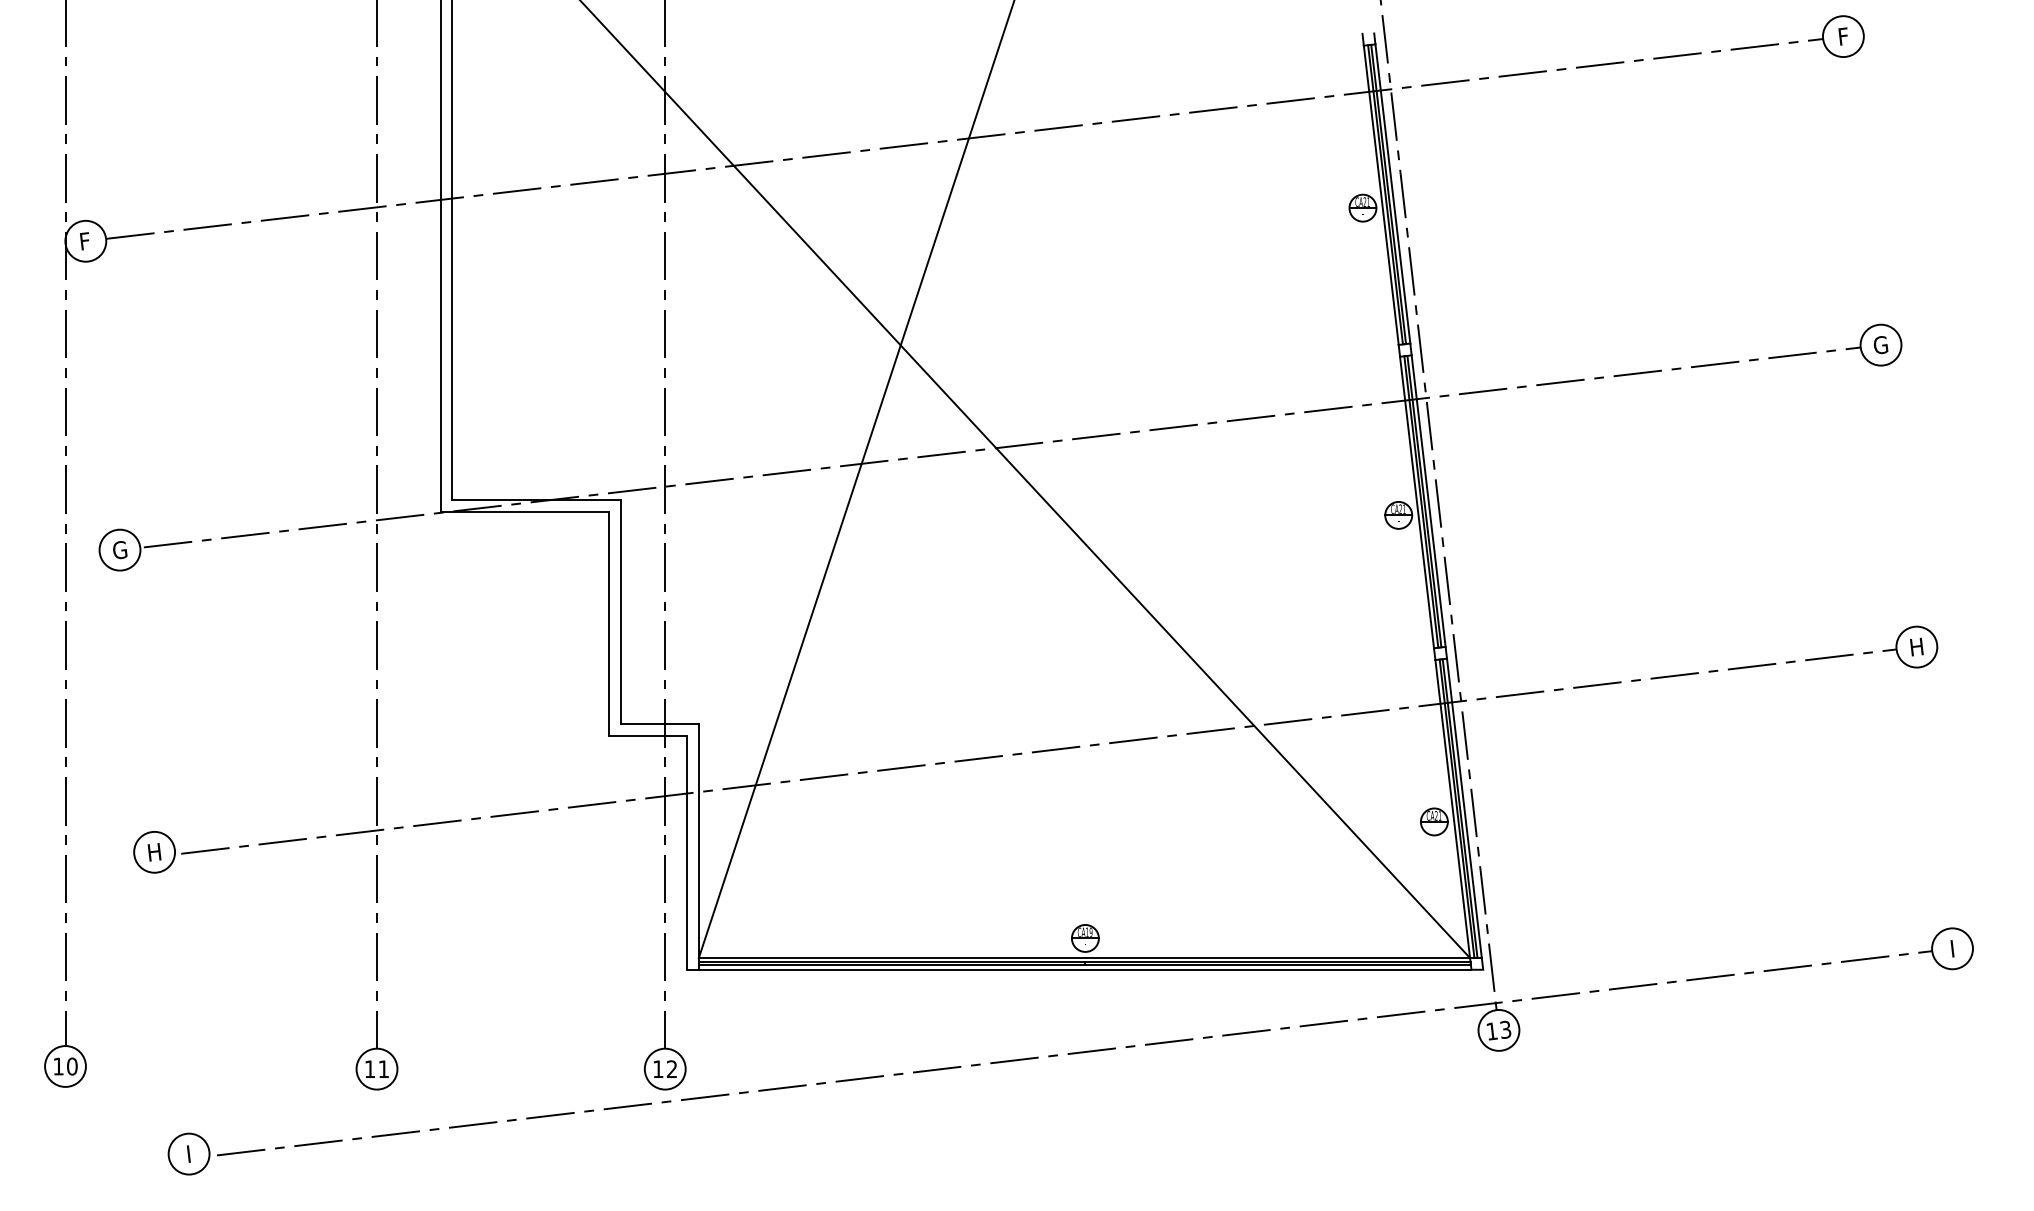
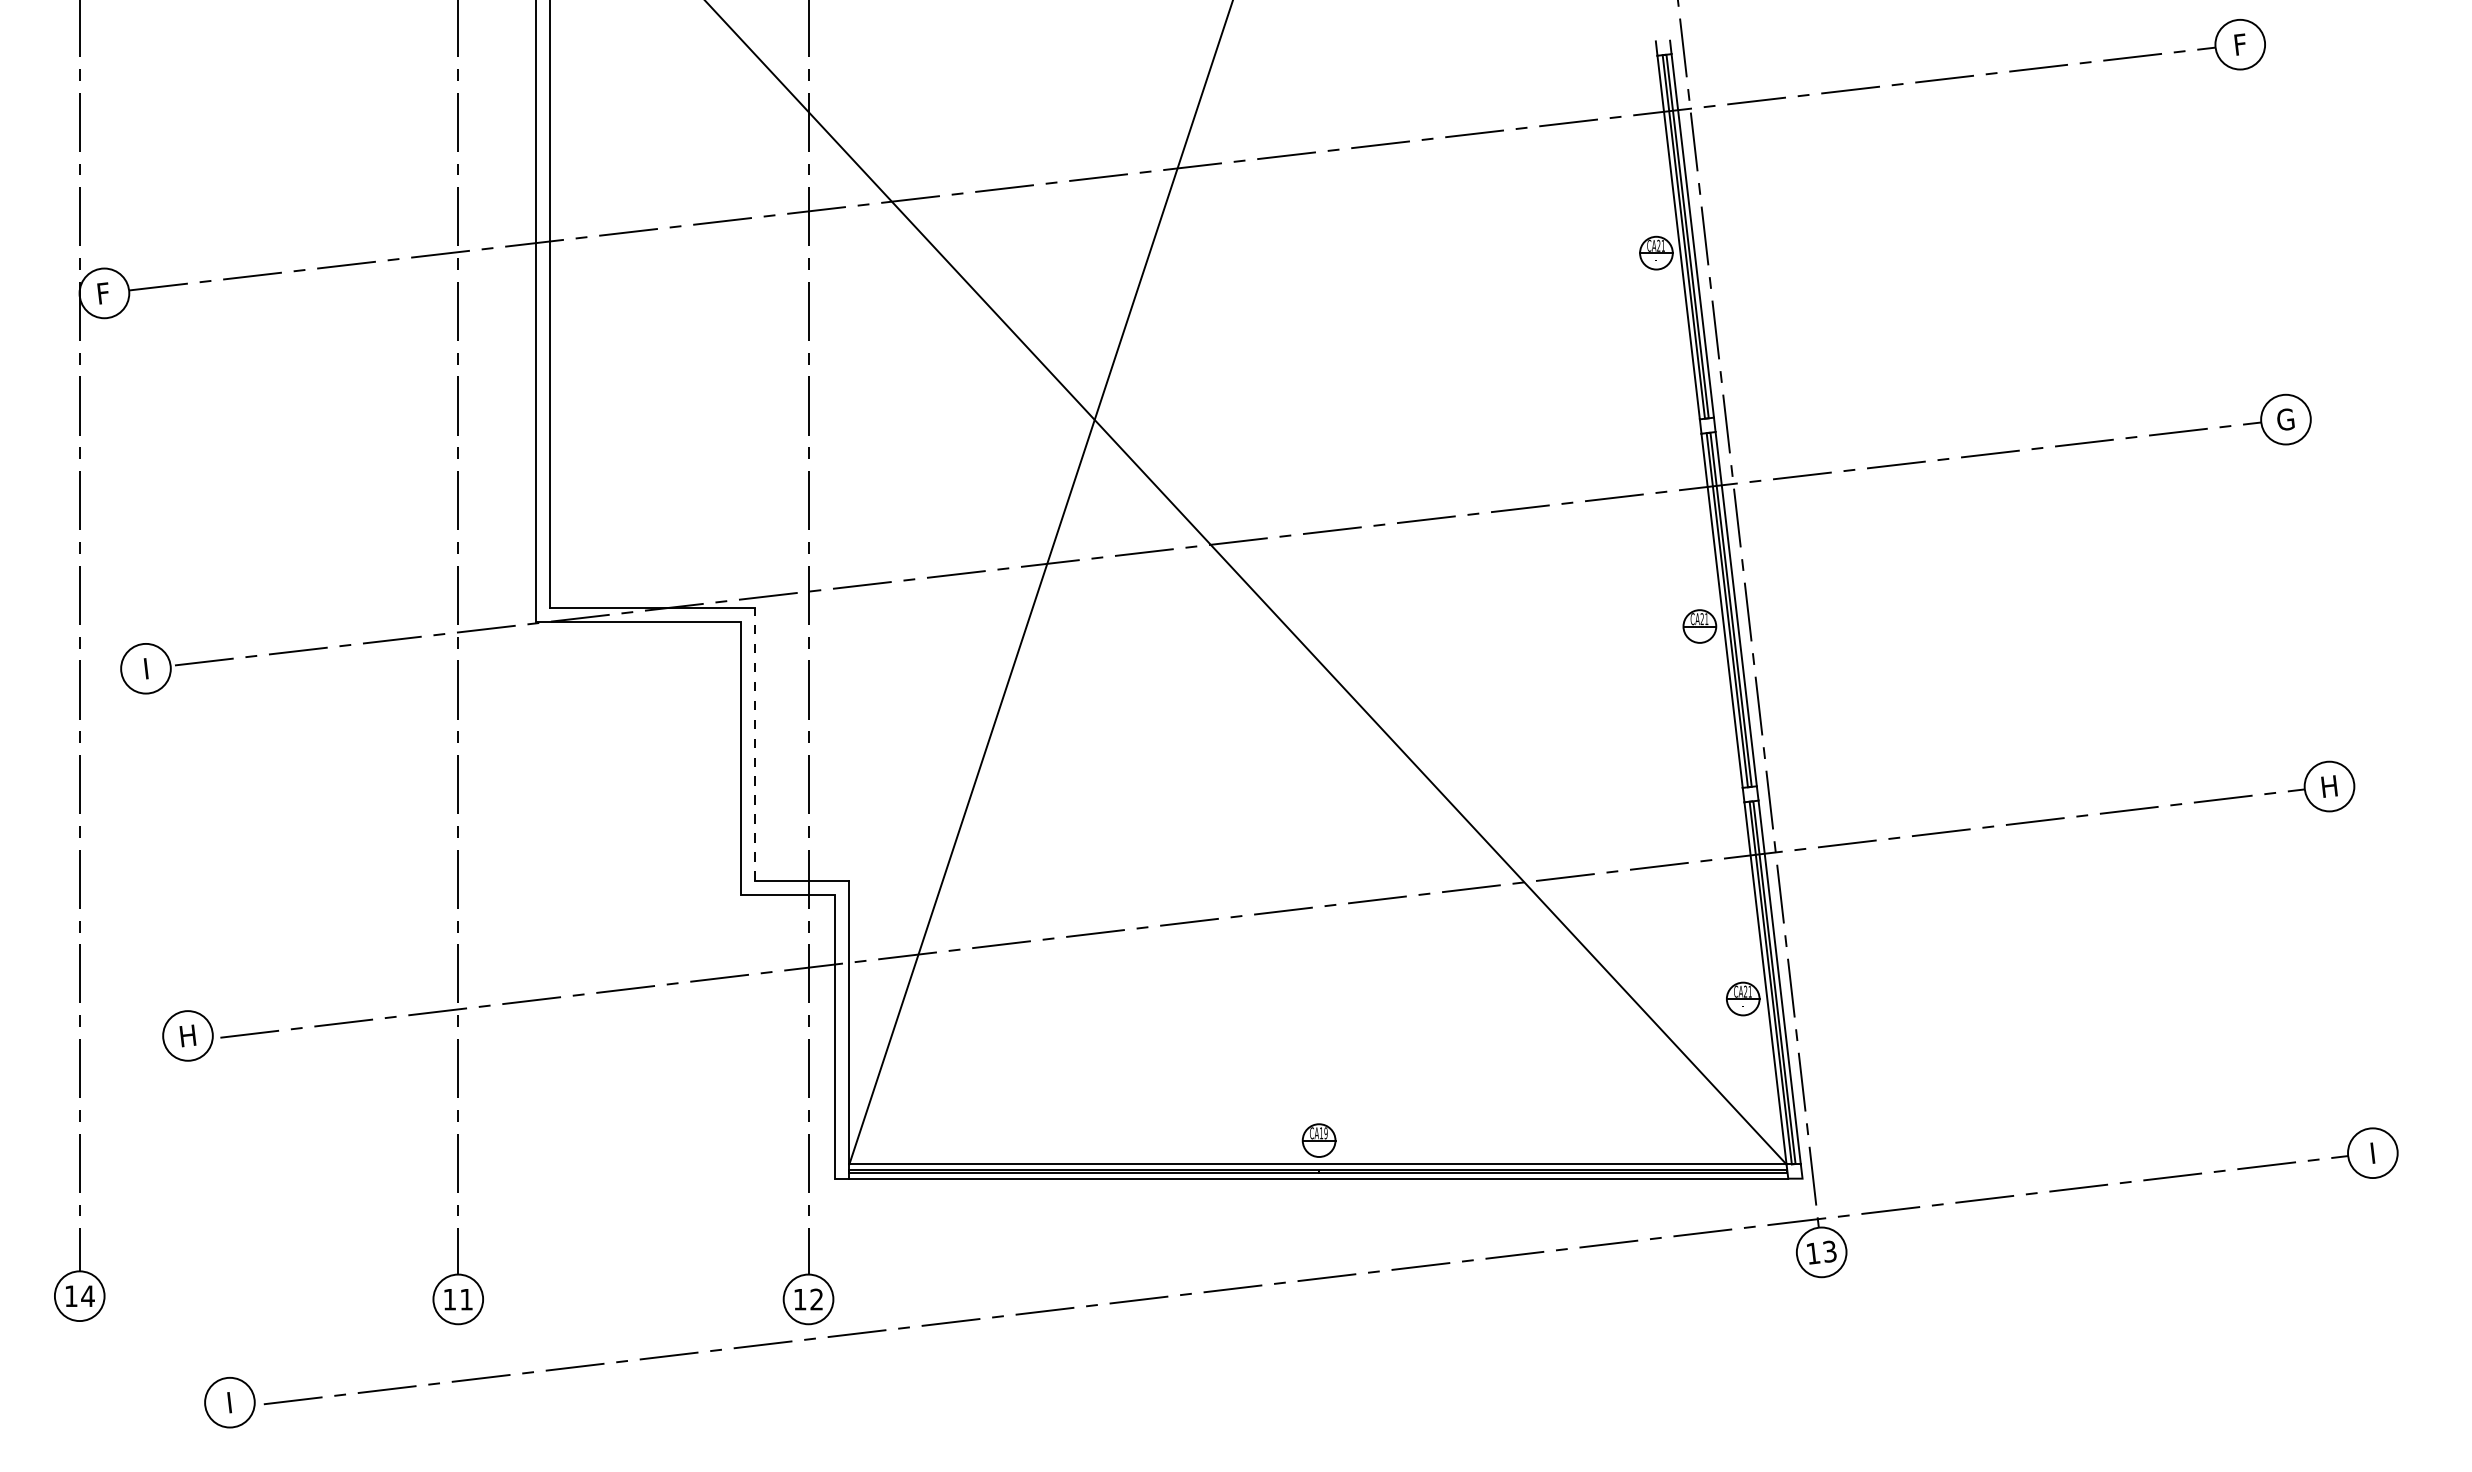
text: (120, 550) -> (146, 669), G -> I
line: (620, 611) -> (754, 743), solid -> dashed
text: (71, 1066) -> (87, 1296), 10 -> 14

